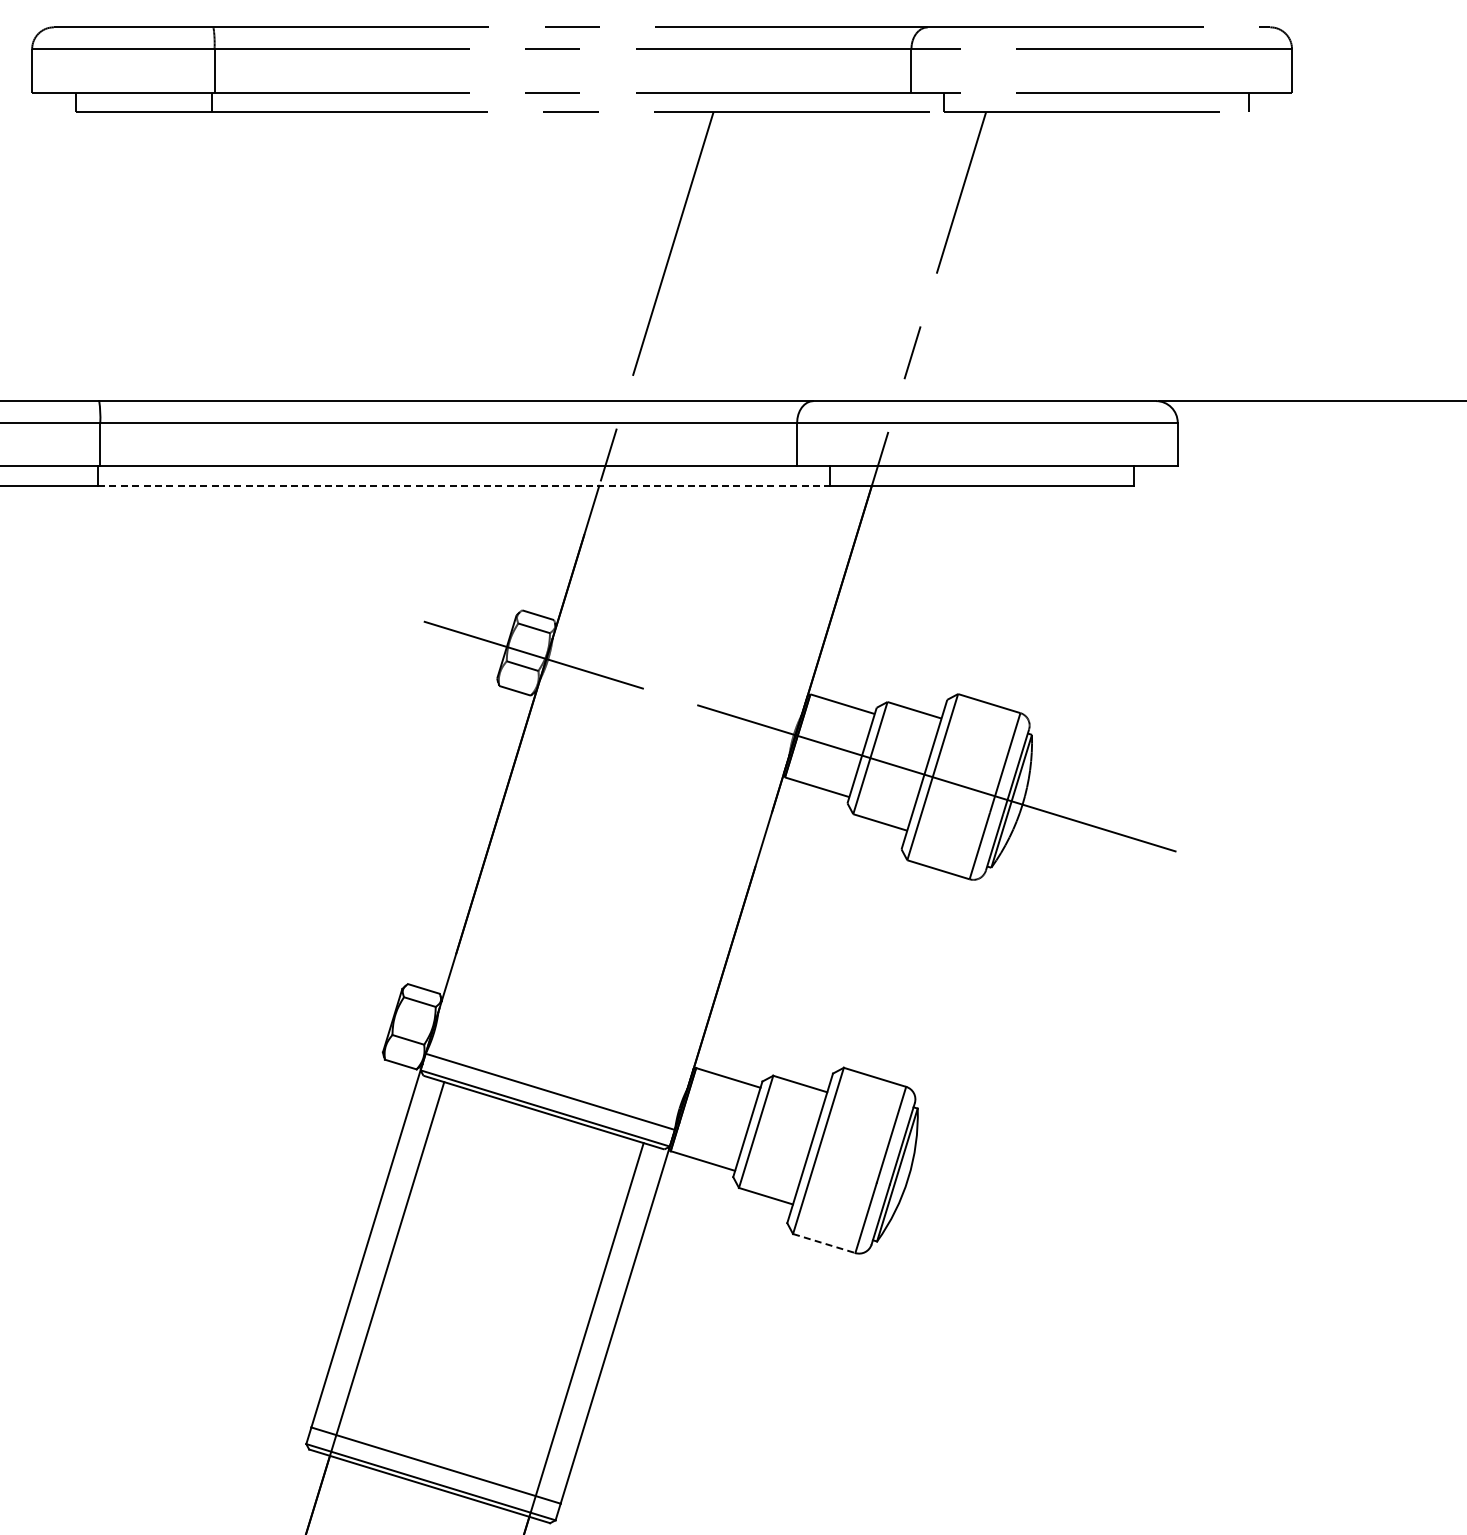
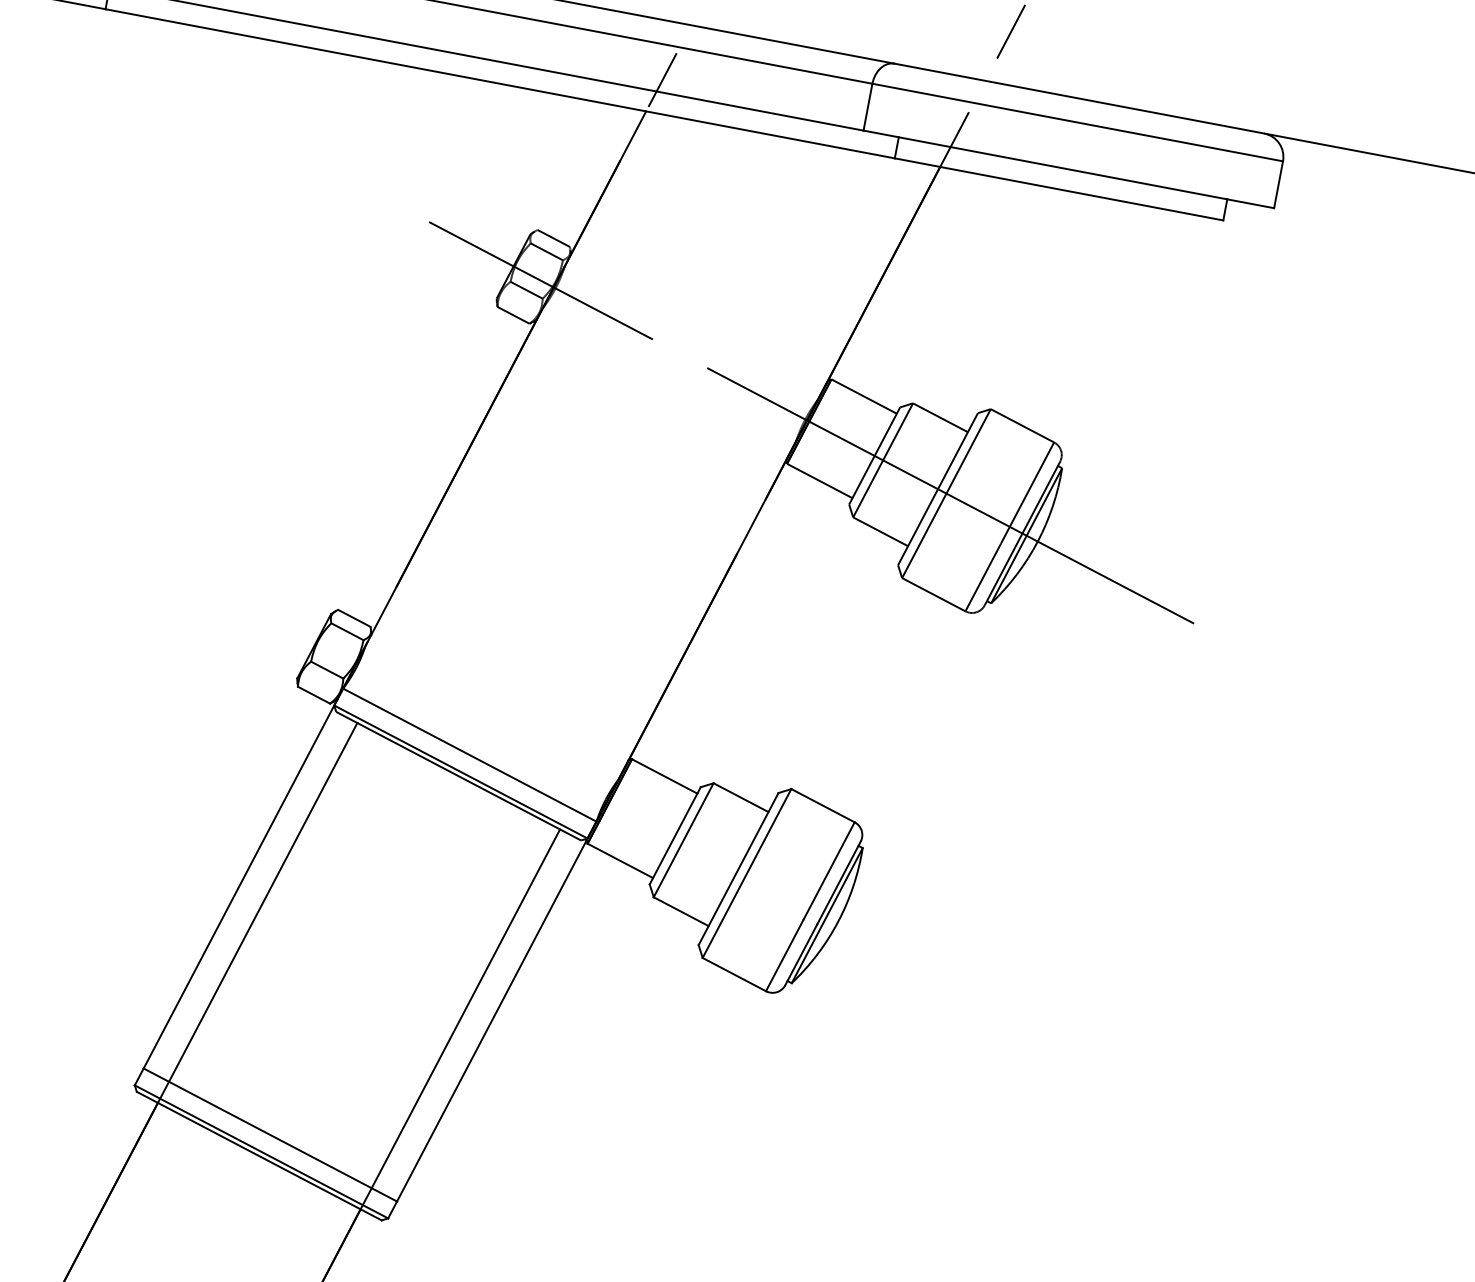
line: (463, 485) -> (499, 83), dashed -> solid
line: (824, 1243) -> (734, 974), dashed -> solid

